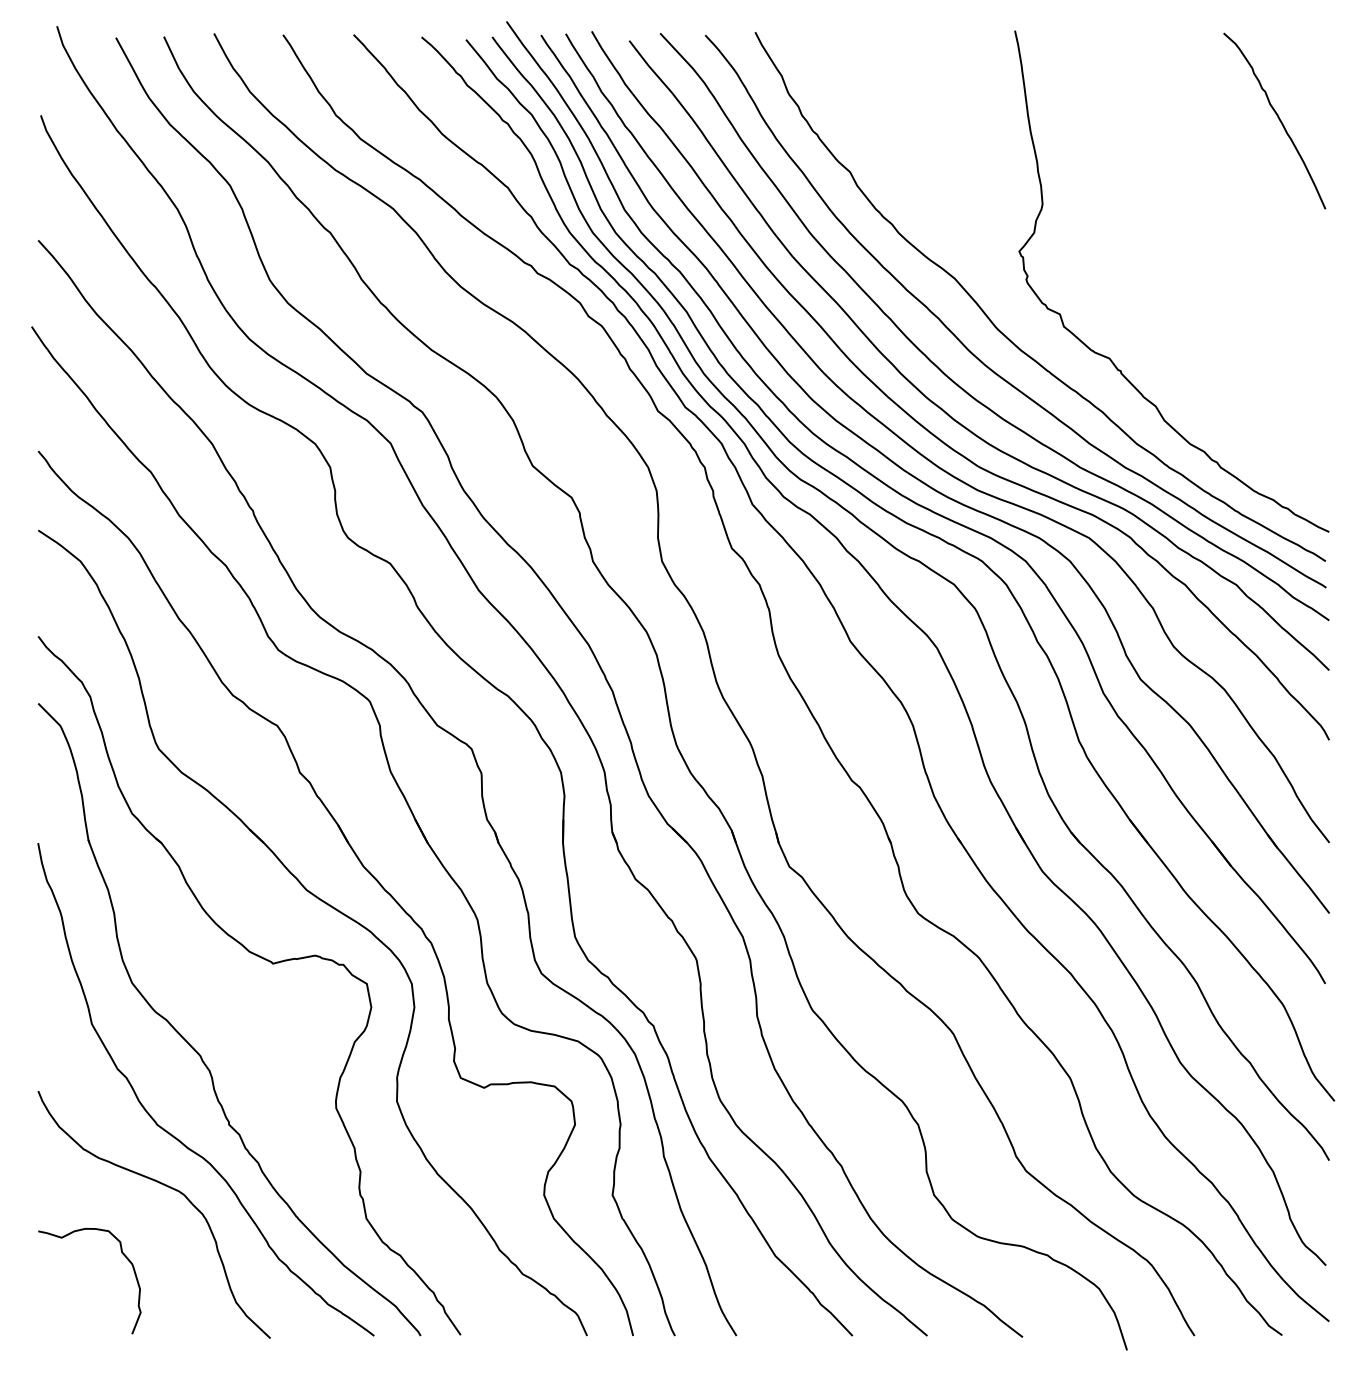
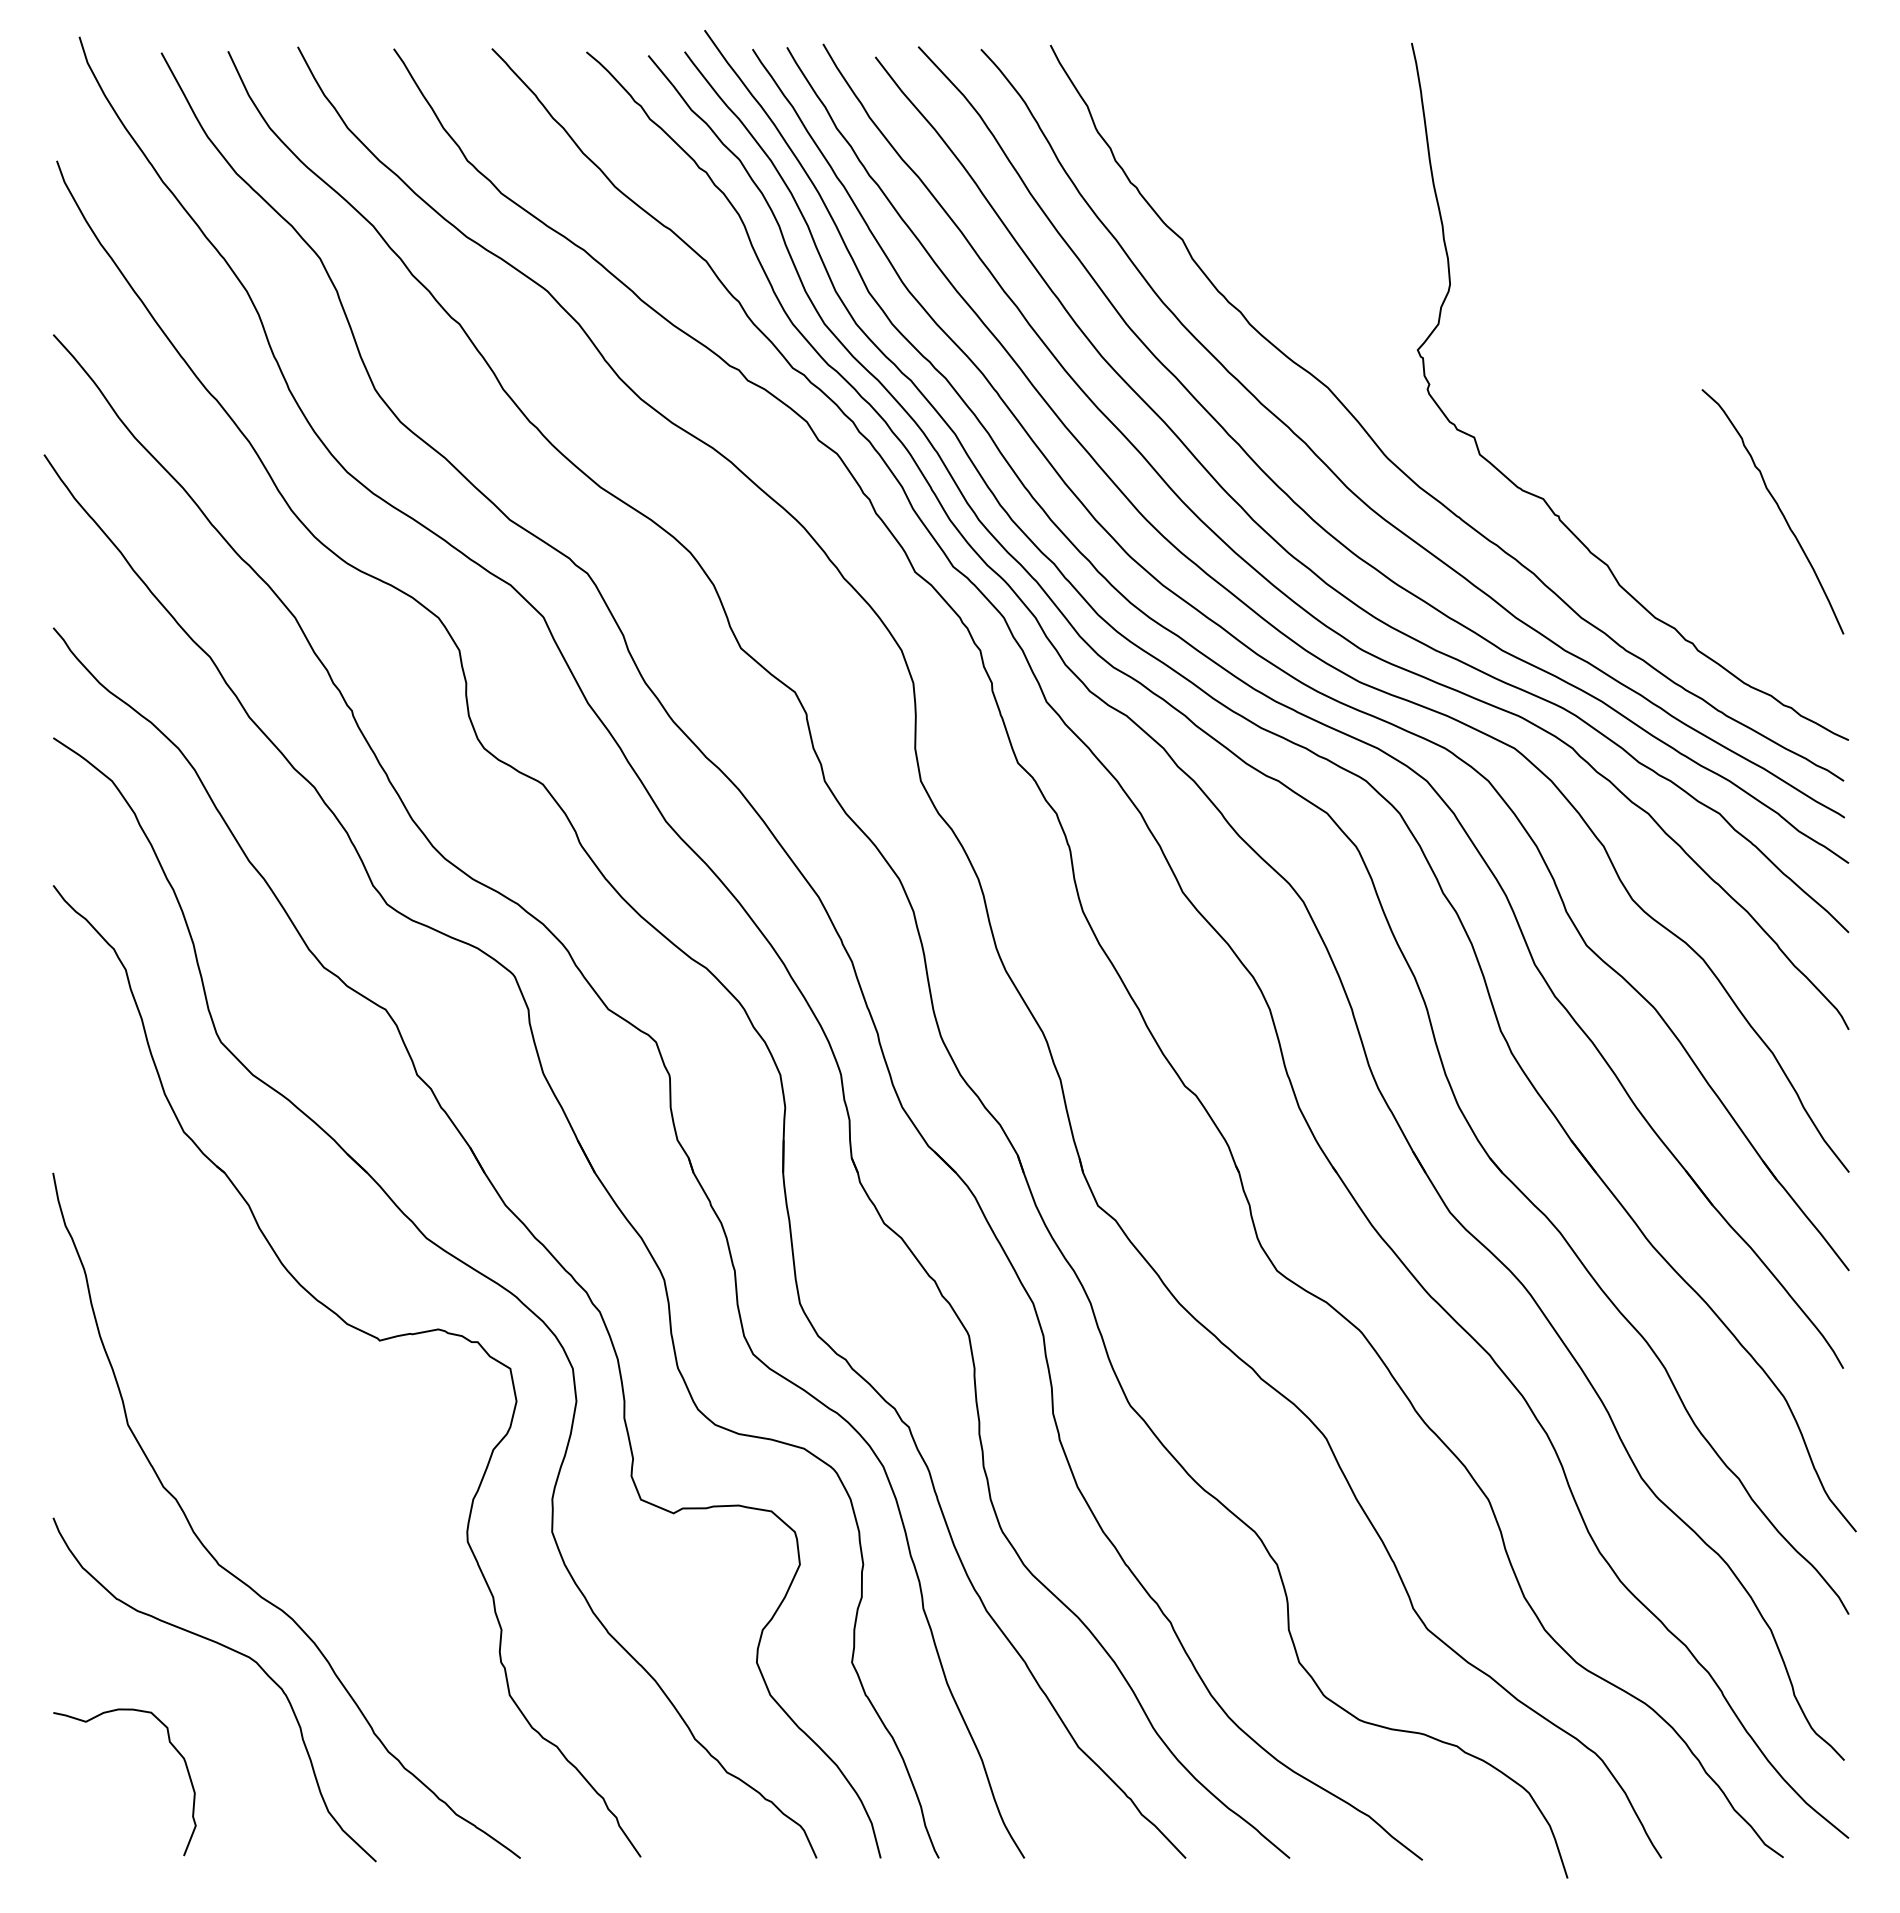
curve: (1278, 119) -> (1778, 509), moved
part: (197, 1051) -> (274, 1462), removed

